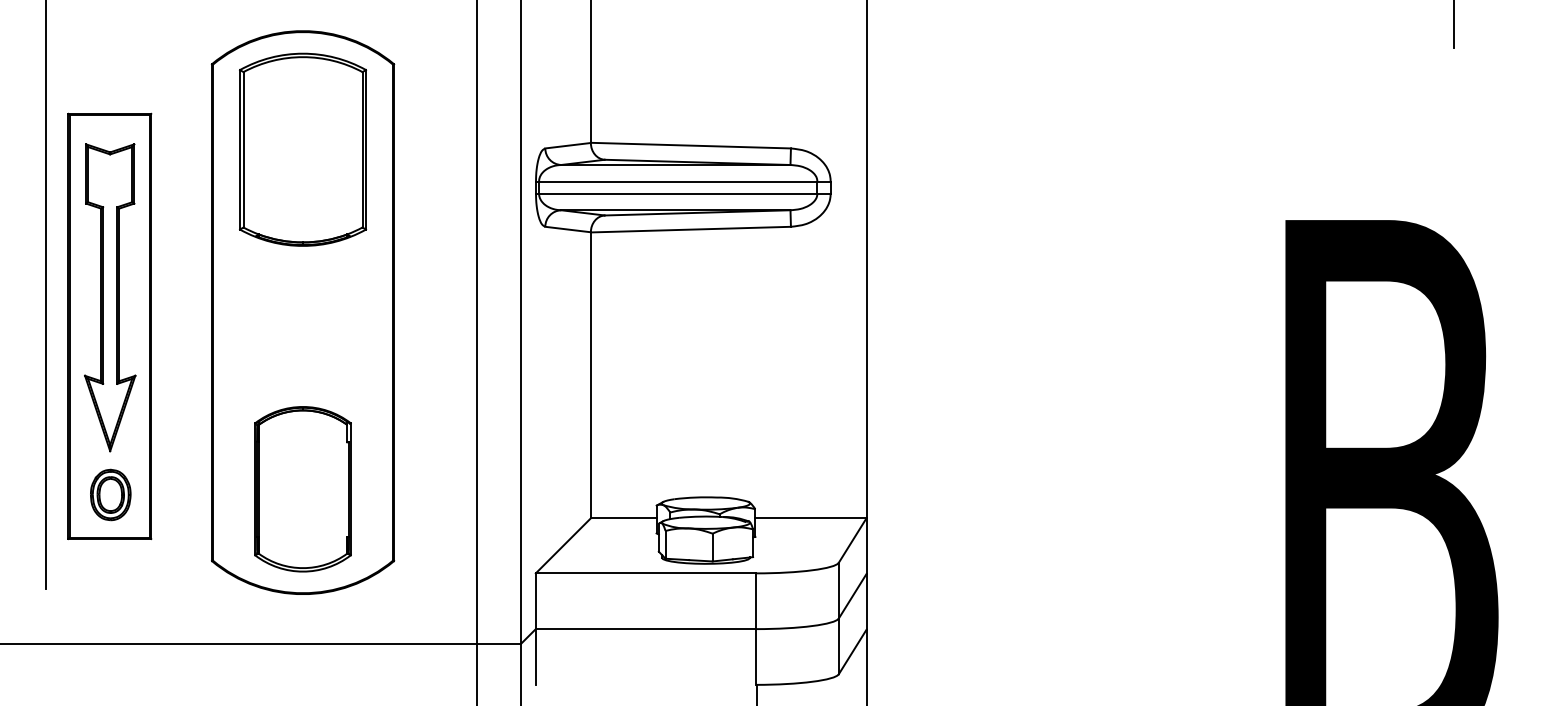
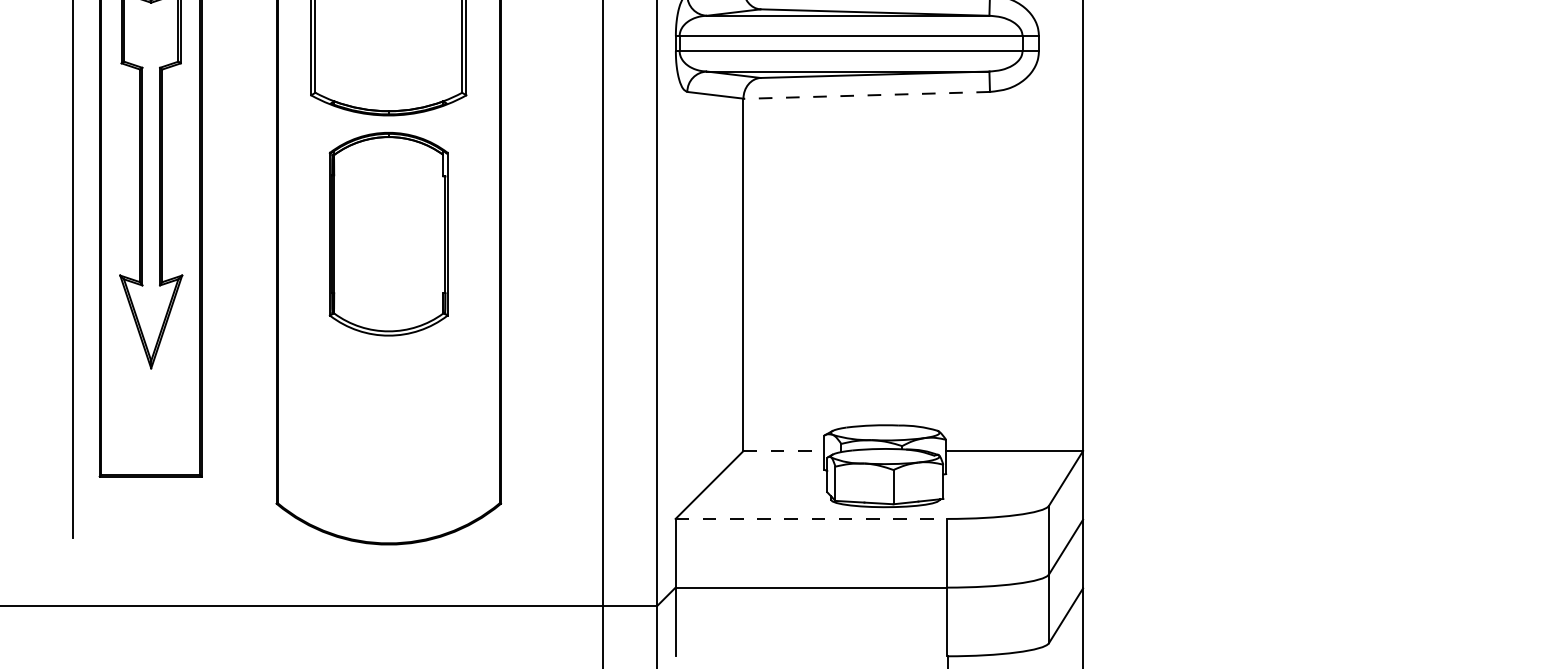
line: (690, 229) -> (866, 95), solid -> dashed
part: (302, 489) -> (388, 234), moved
part: (110, 494) -> (151, 421), removed
line: (623, 518) -> (783, 451), solid -> dashed
line: (646, 573) -> (811, 519), solid -> dashed

